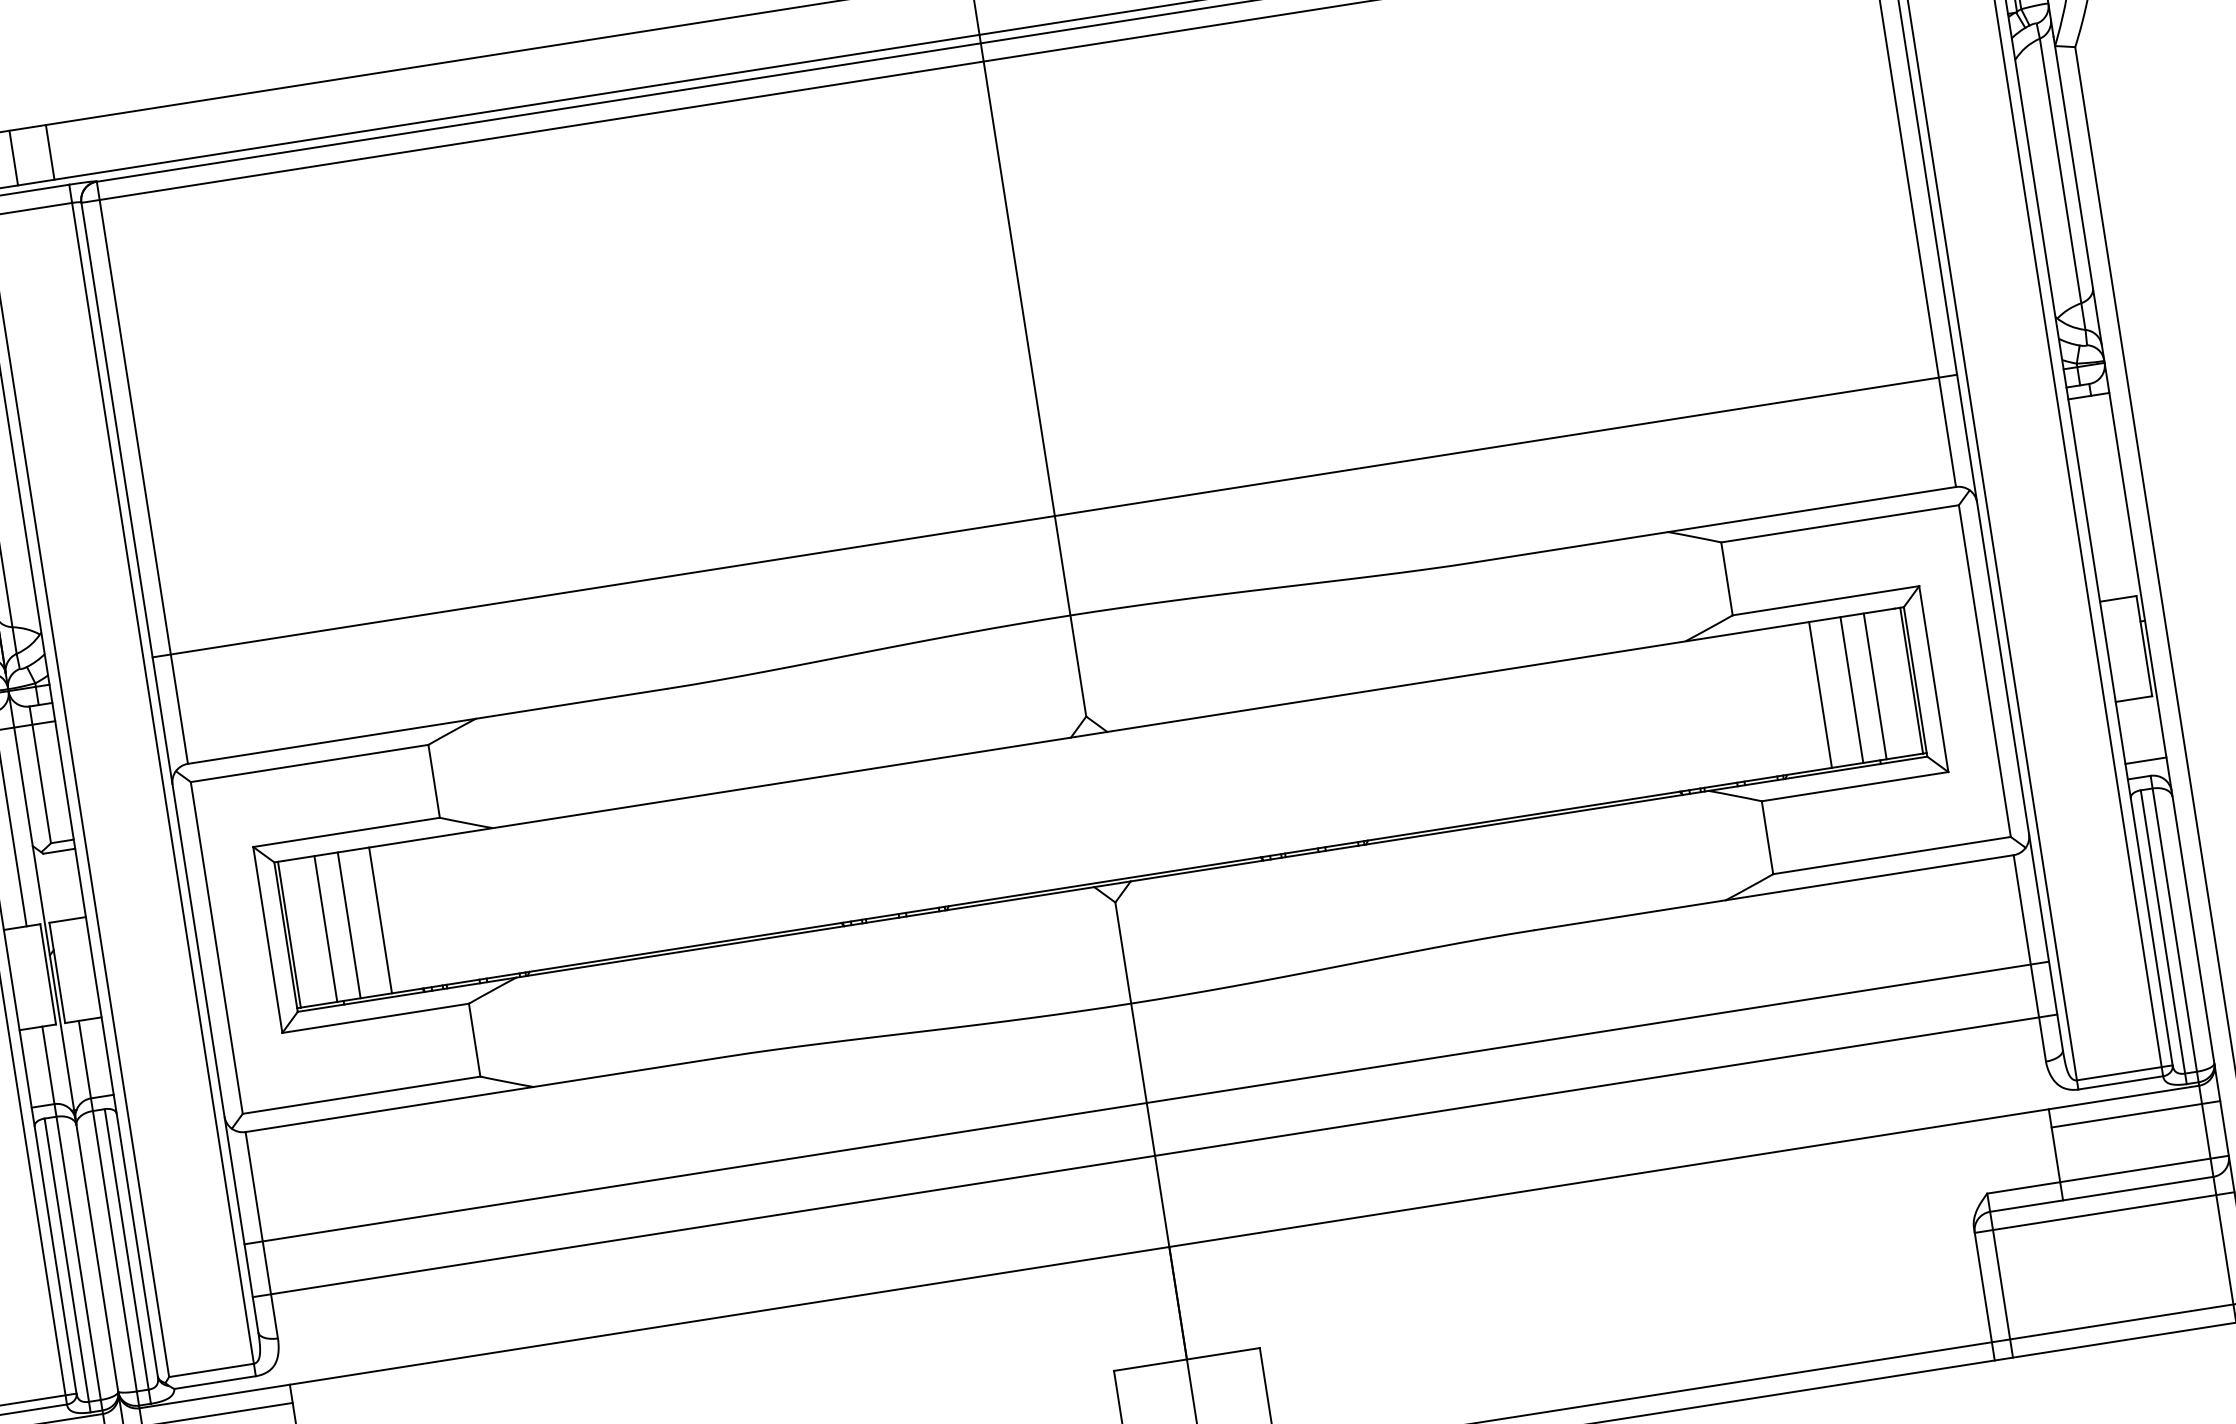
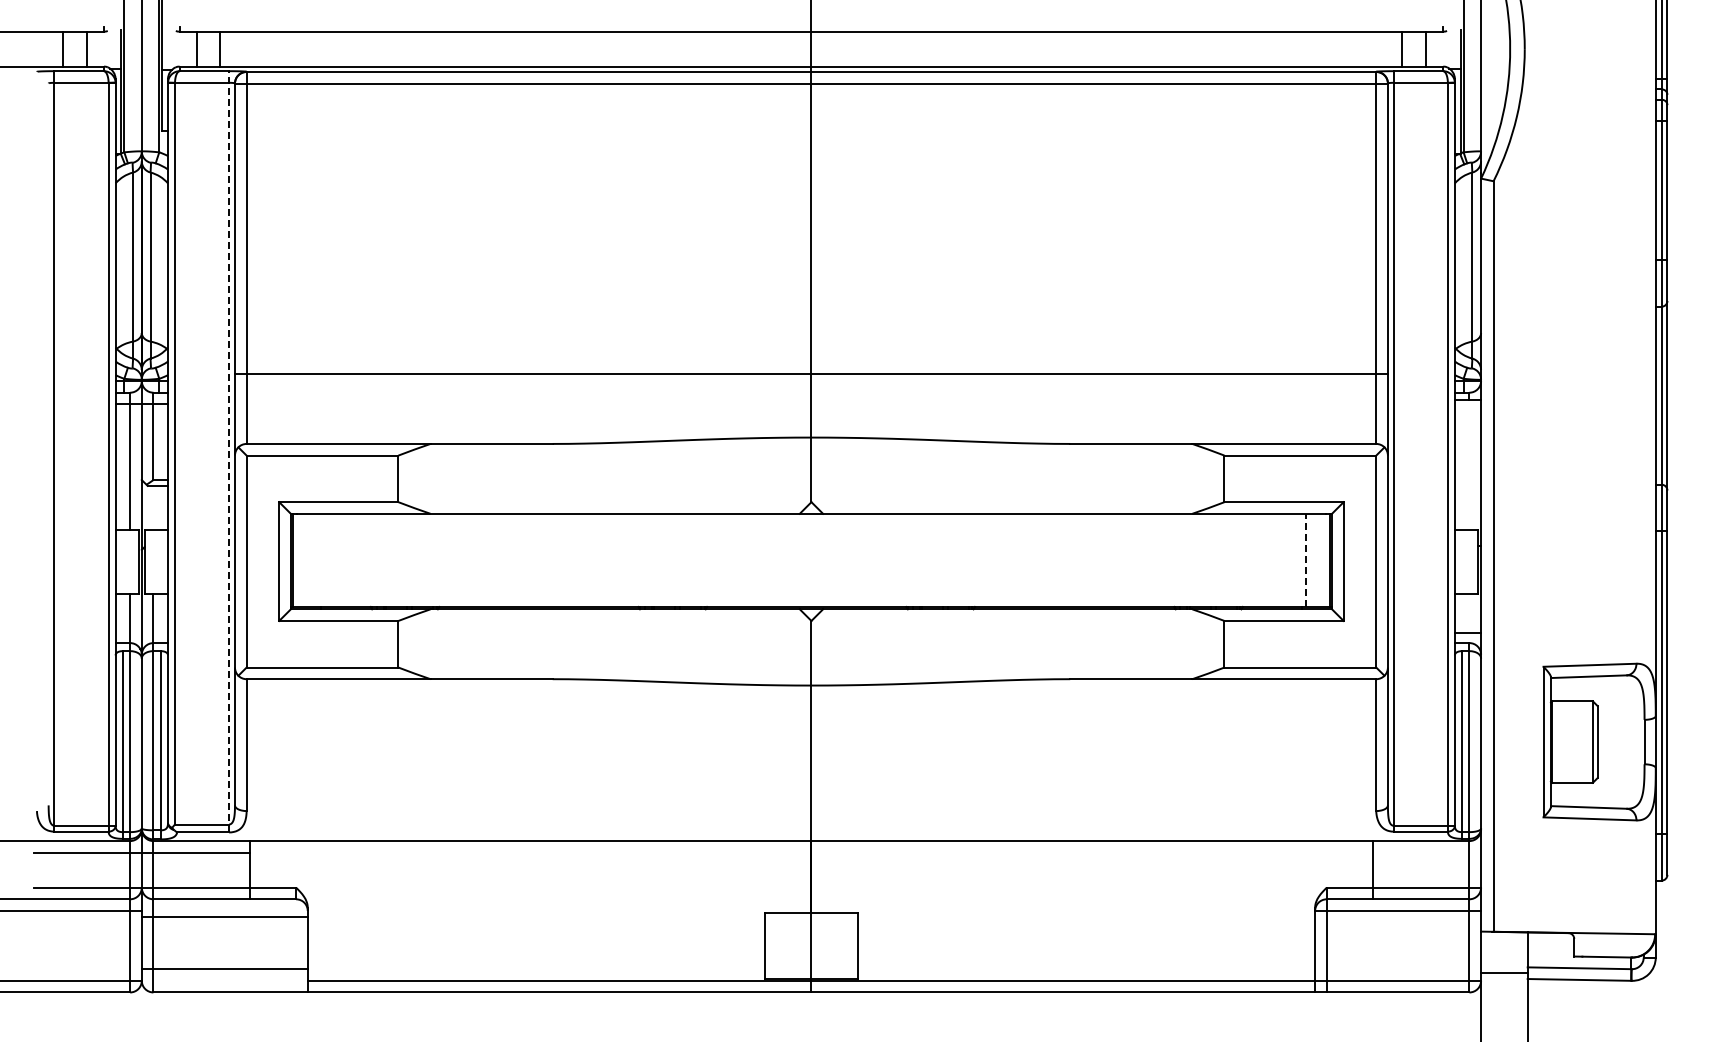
line: (1875, 686) -> (1306, 560), solid -> dashed
line: (1851, 688) -> (1291, 559), removed
line: (1820, 693) -> (1271, 559), removed
line: (163, 779) -> (229, 451), solid -> dashed
line: (380, 919) -> (351, 559), removed
line: (349, 923) -> (331, 559), removed
line: (325, 927) -> (316, 559), removed
line: (1145, 1103) -> (810, 749), removed
line: (2136, 1113) -> (1427, 852), removed
line: (1153, 1155) -> (810, 782), removed

